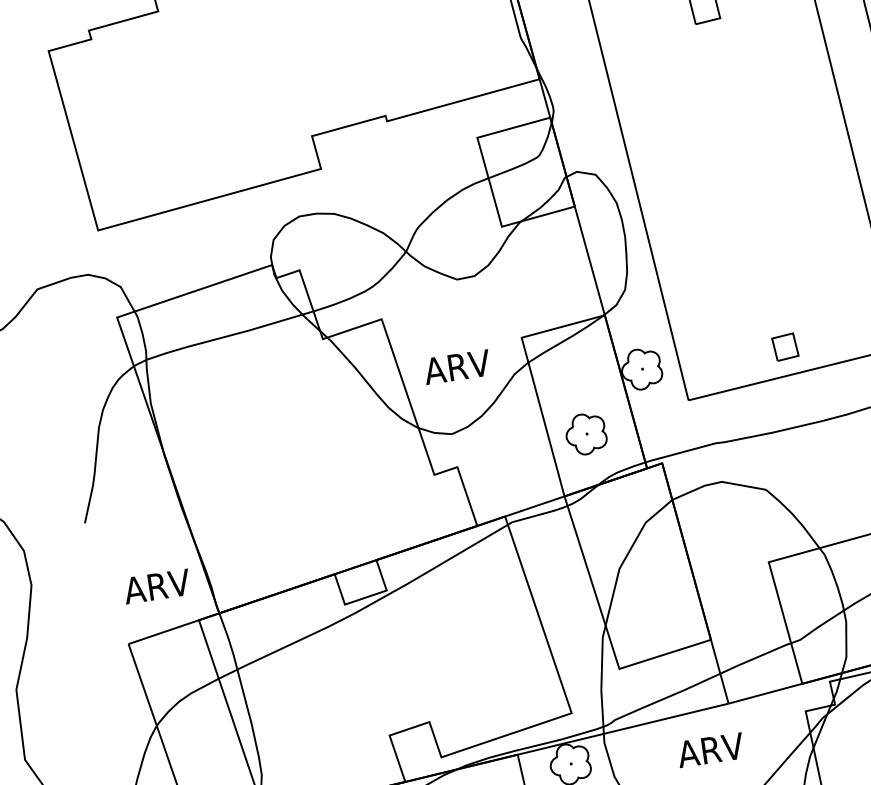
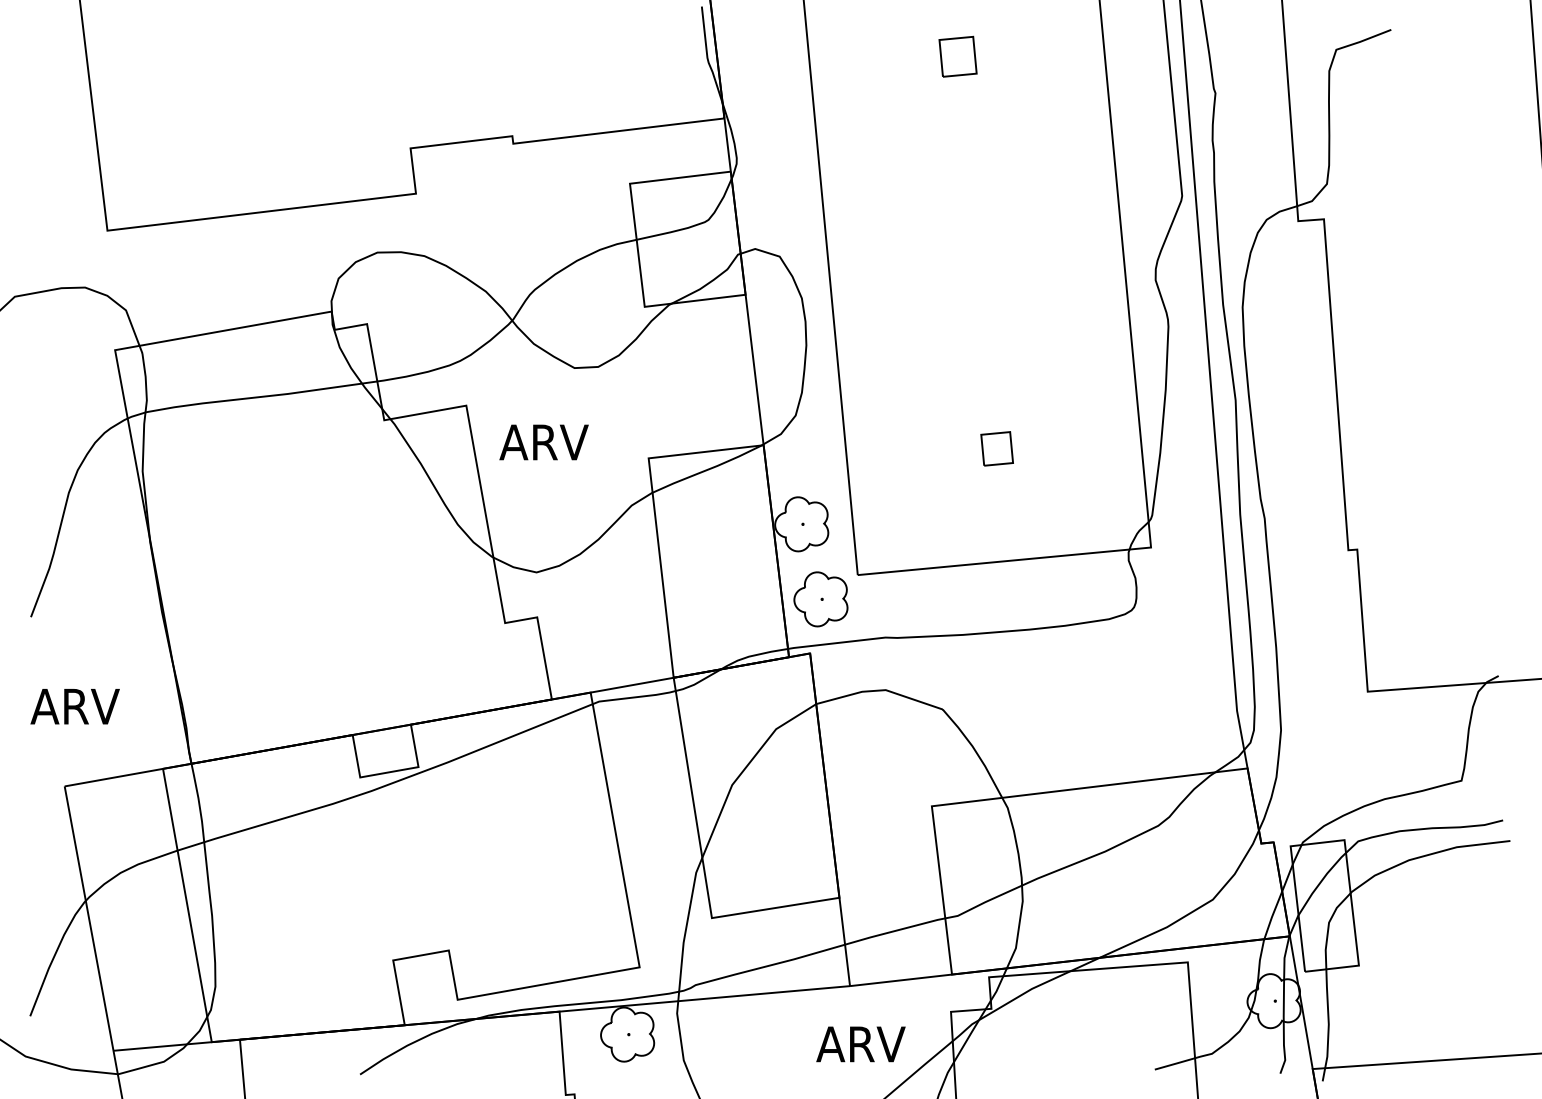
part: (784, 346) -> (996, 448), moved
text: (456, 367) -> (543, 442), moved
part: (585, 434) -> (820, 599), moved
text: (156, 586) -> (74, 706), moved
text: (710, 750) -> (860, 1044), moved

